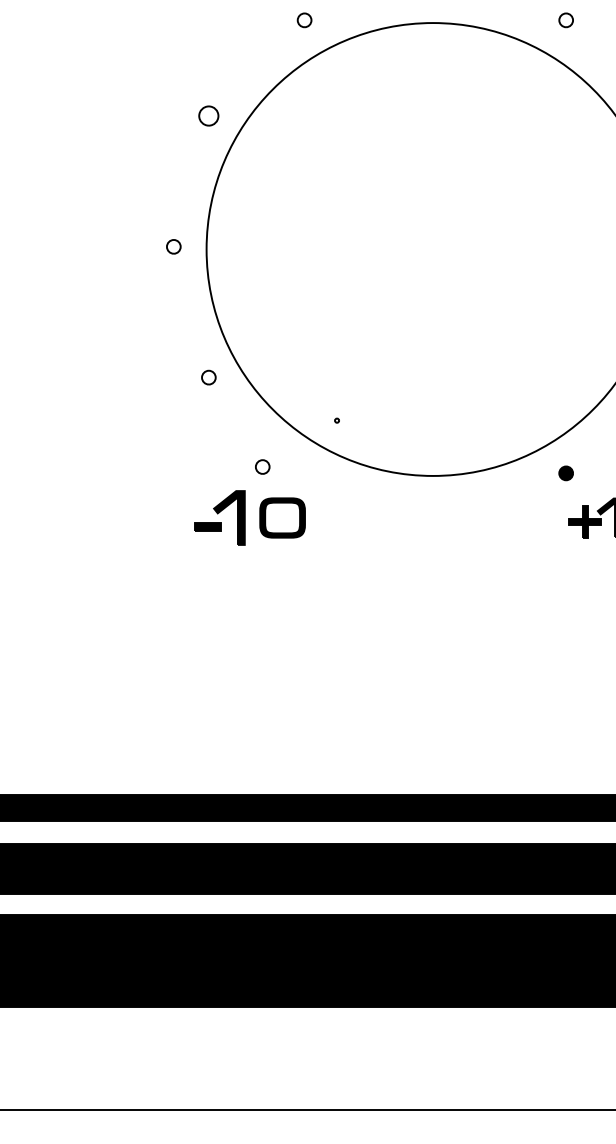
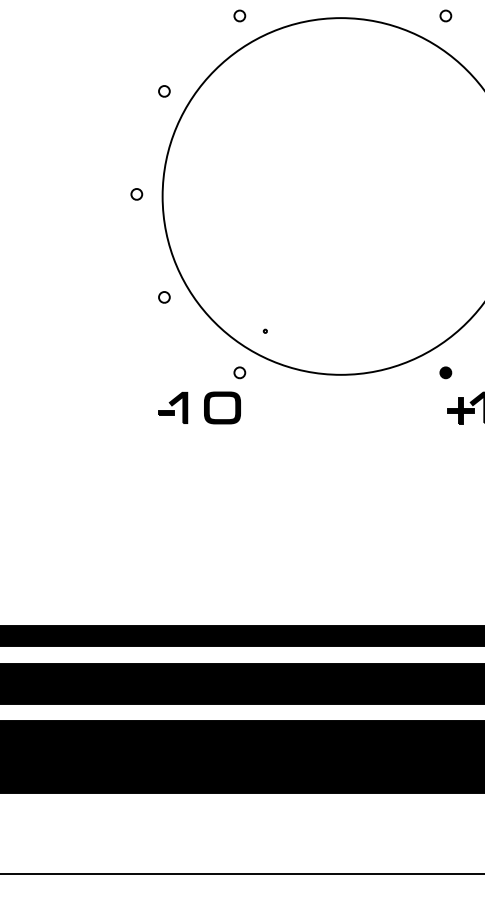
part: (208, 116) -> (164, 91), size x0.71
part: (262, 466) -> (239, 372), moved
part: (220, 517) -> (173, 407), size x0.71

